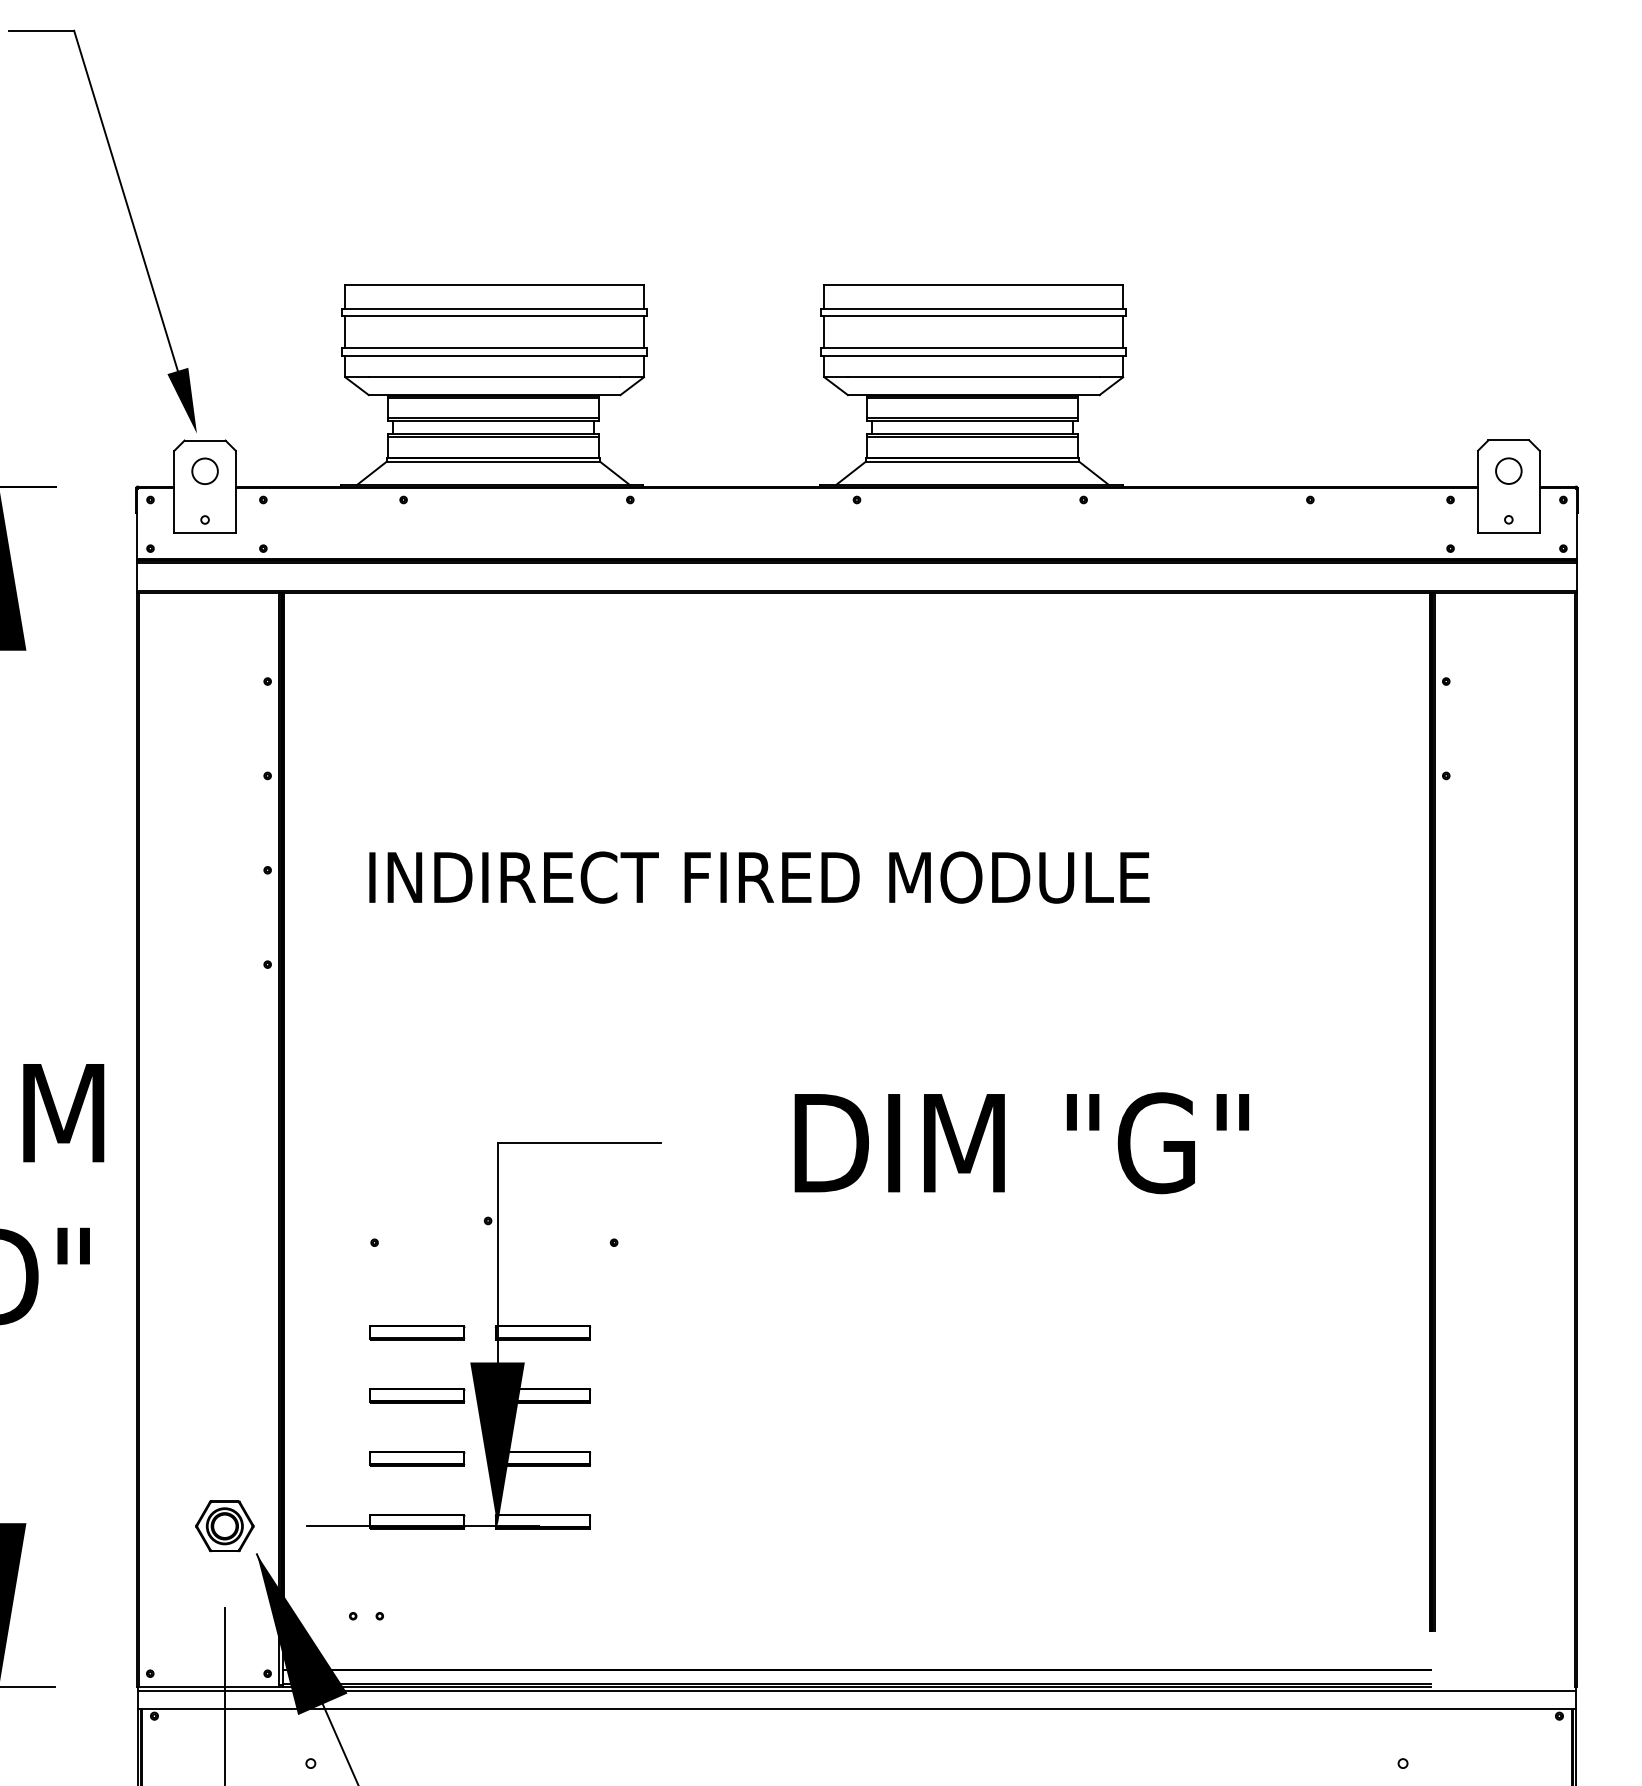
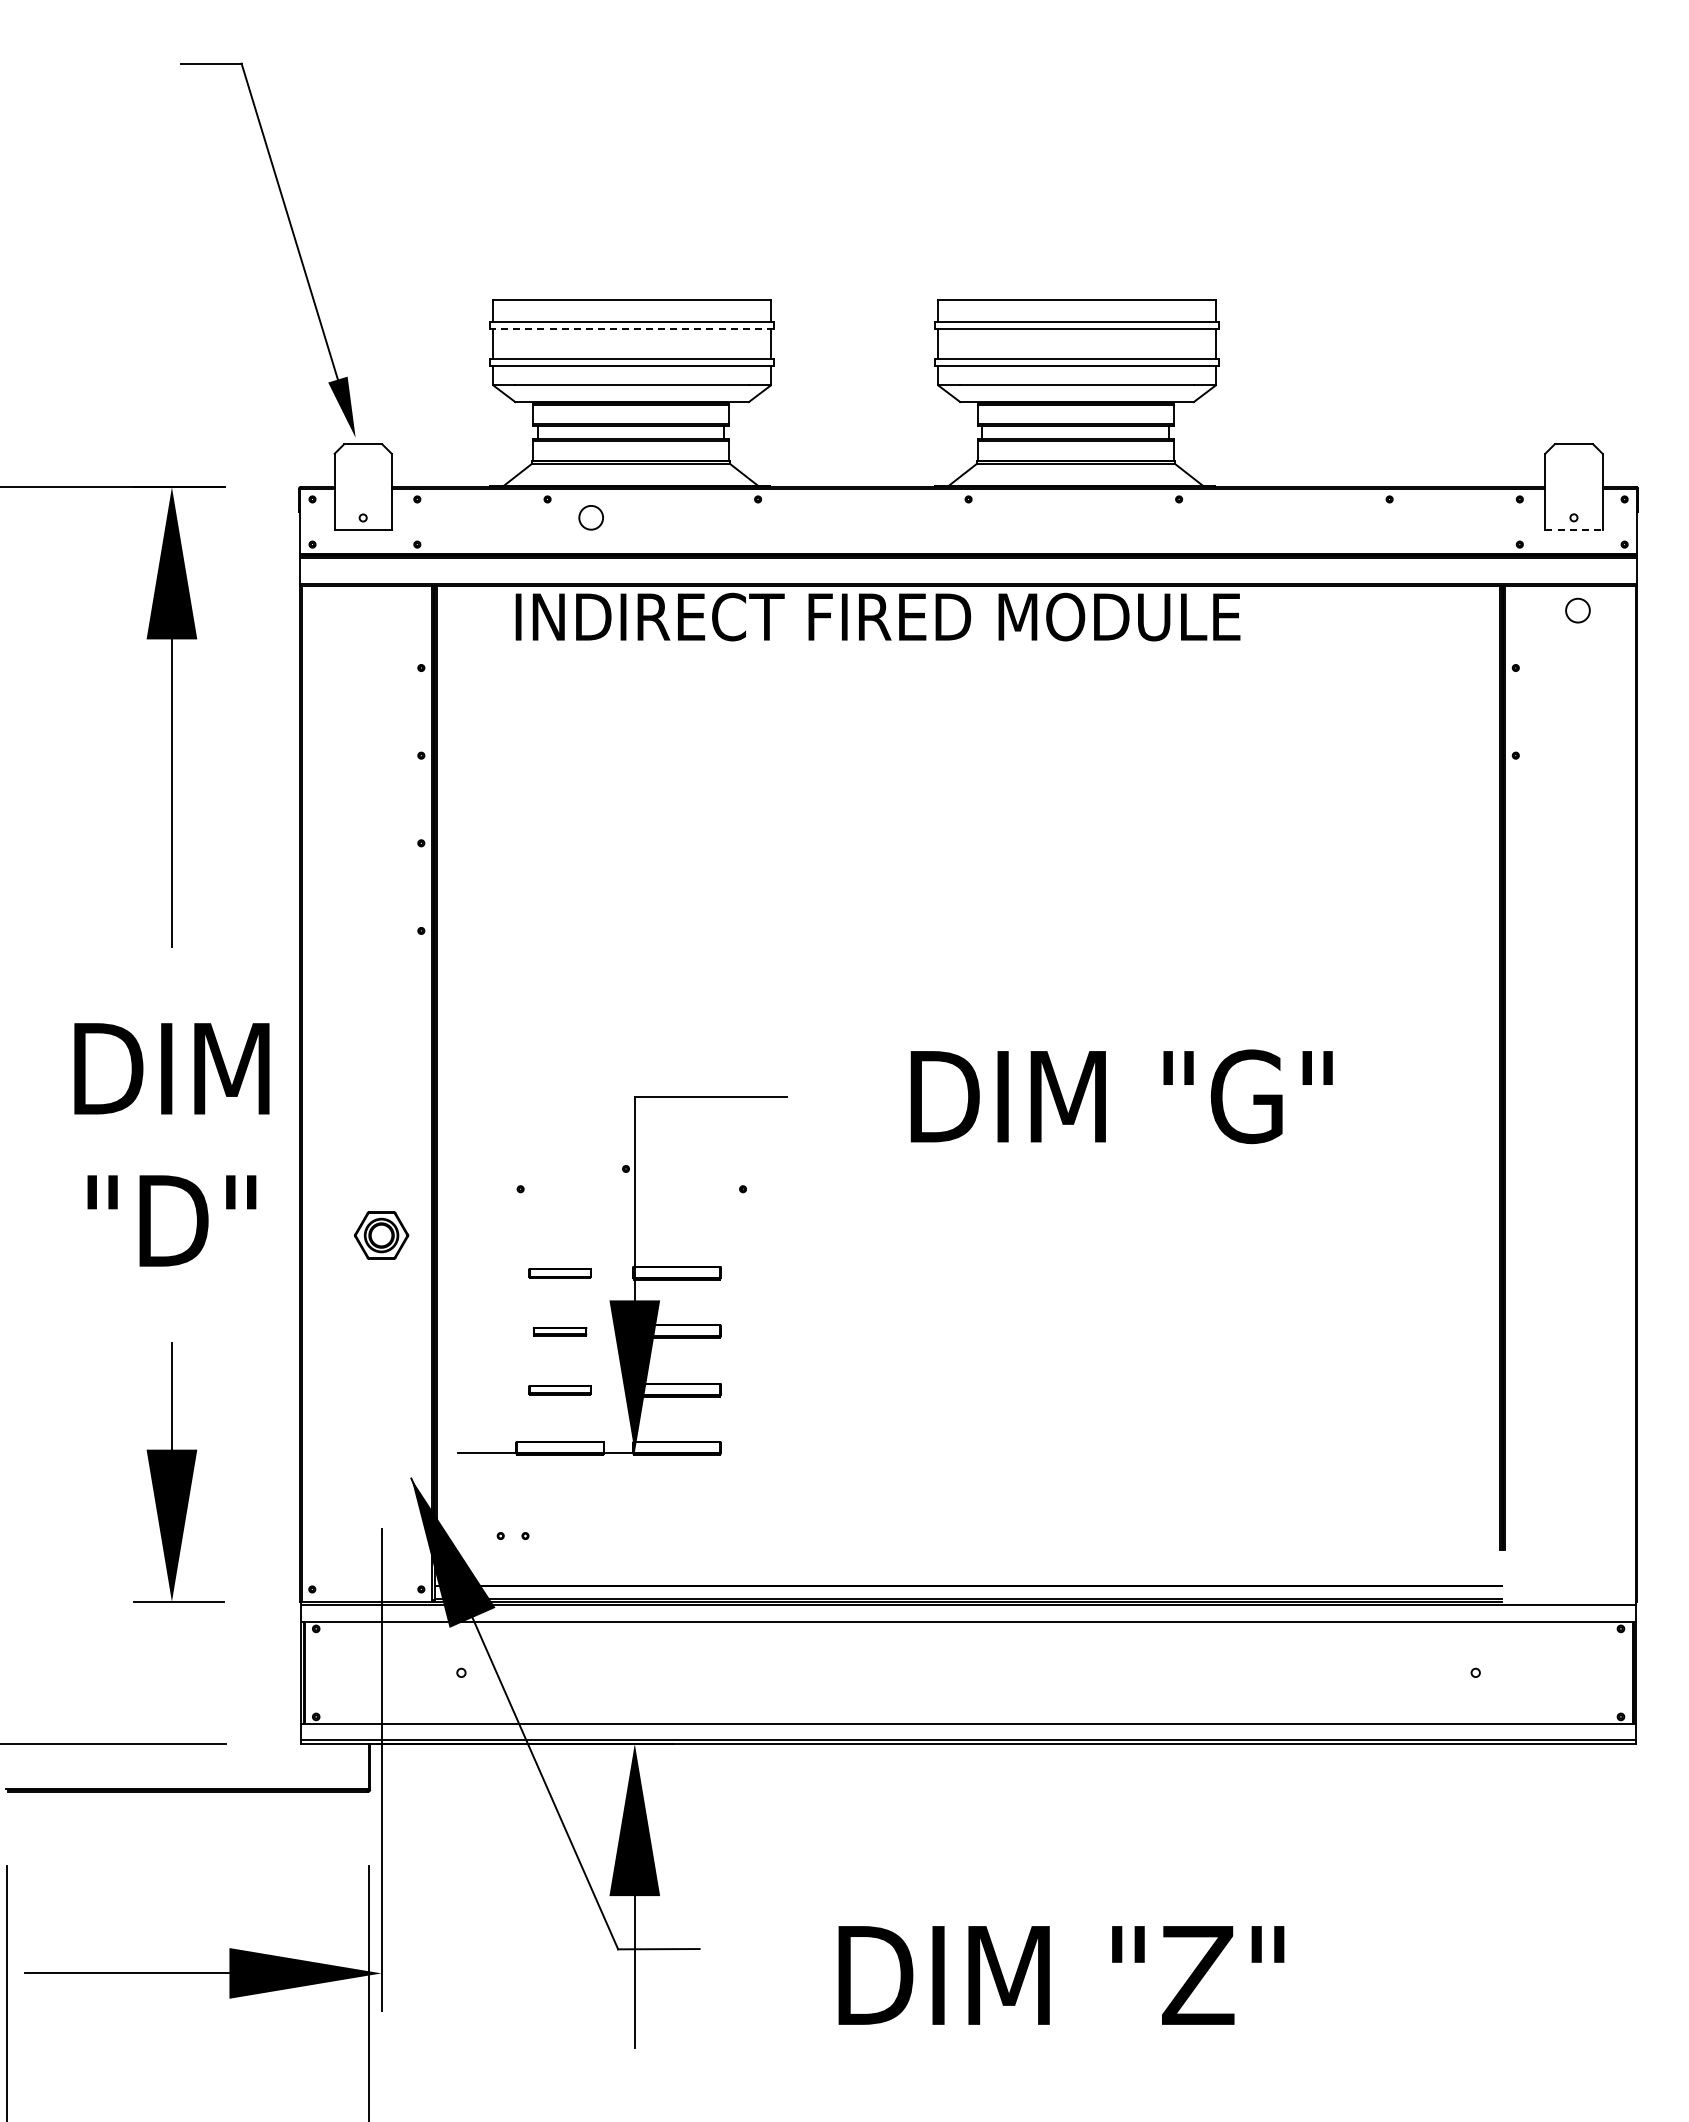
line: (495, 317) -> (632, 329), solid -> dashed
circle: (204, 470) -> (590, 517), moved
circle: (1508, 470) -> (1577, 610), moved
line: (1508, 532) -> (1573, 529), solid -> dashed
text: (758, 876) -> (877, 616), moved
part: (416, 1333) -> (559, 1273), size x0.7
part: (416, 1395) -> (559, 1331), size x0.6
part: (416, 1459) -> (559, 1390), size x0.7
part: (224, 1526) -> (381, 1235), moved

